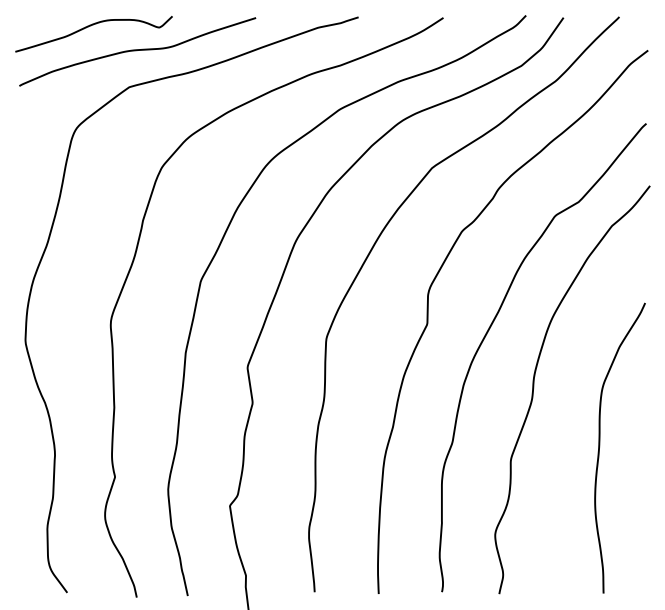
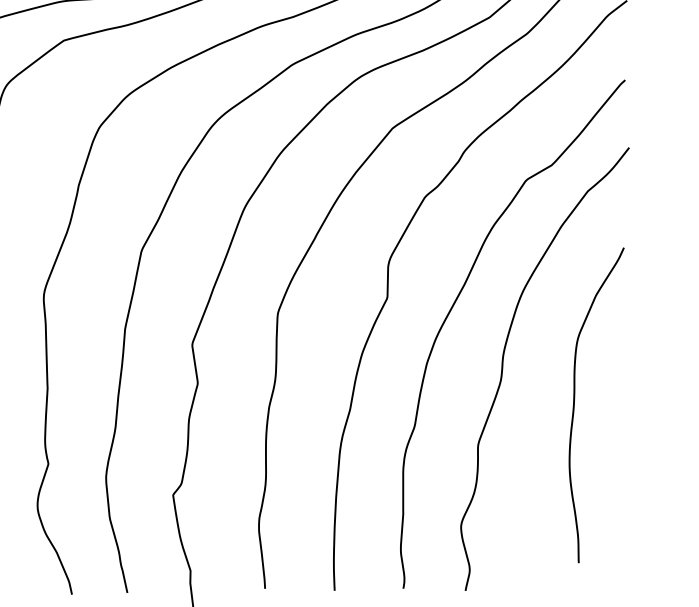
curve: (600, 446) -> (575, 403), moved

